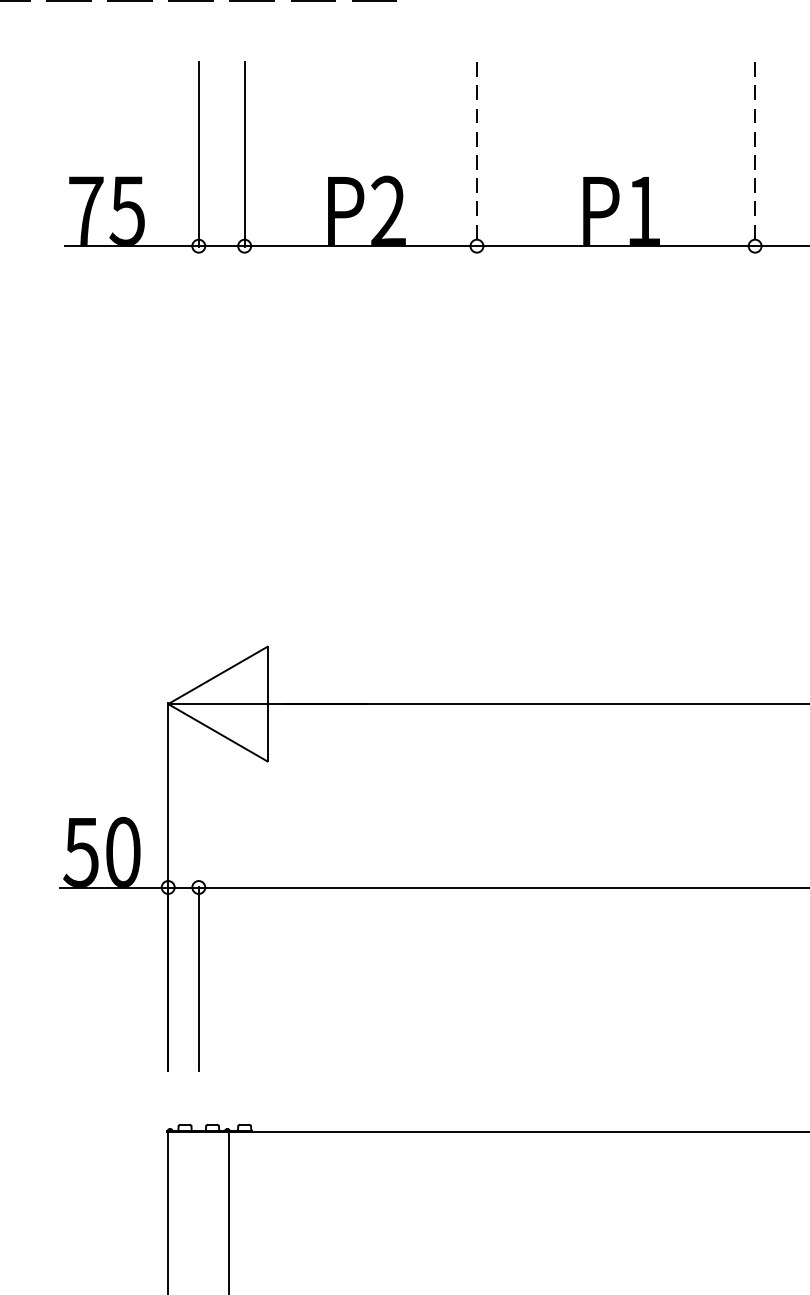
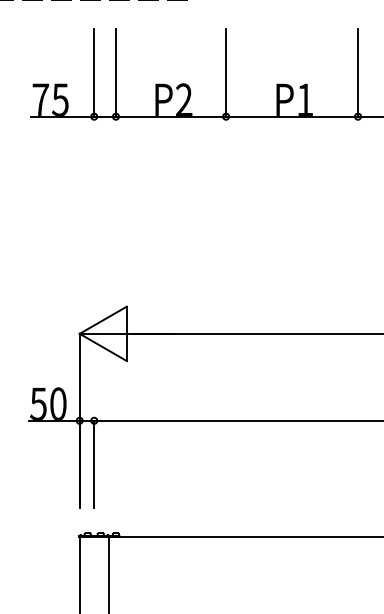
line: (477, 155) -> (226, 73), dashed -> solid
line: (756, 155) -> (358, 73), dashed -> solid

